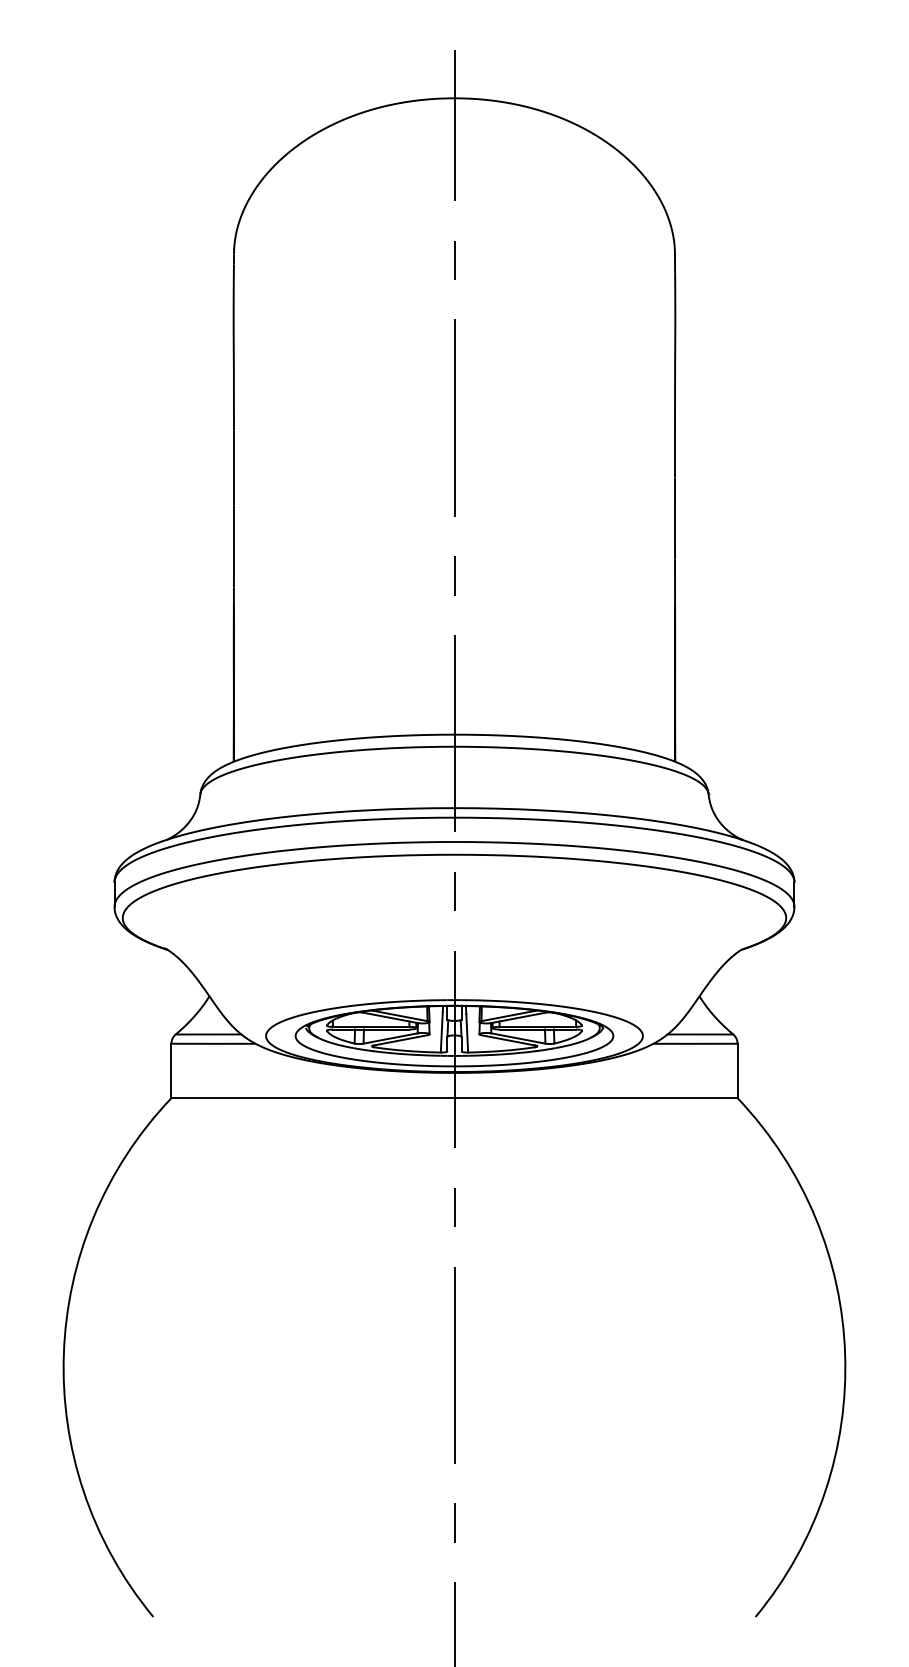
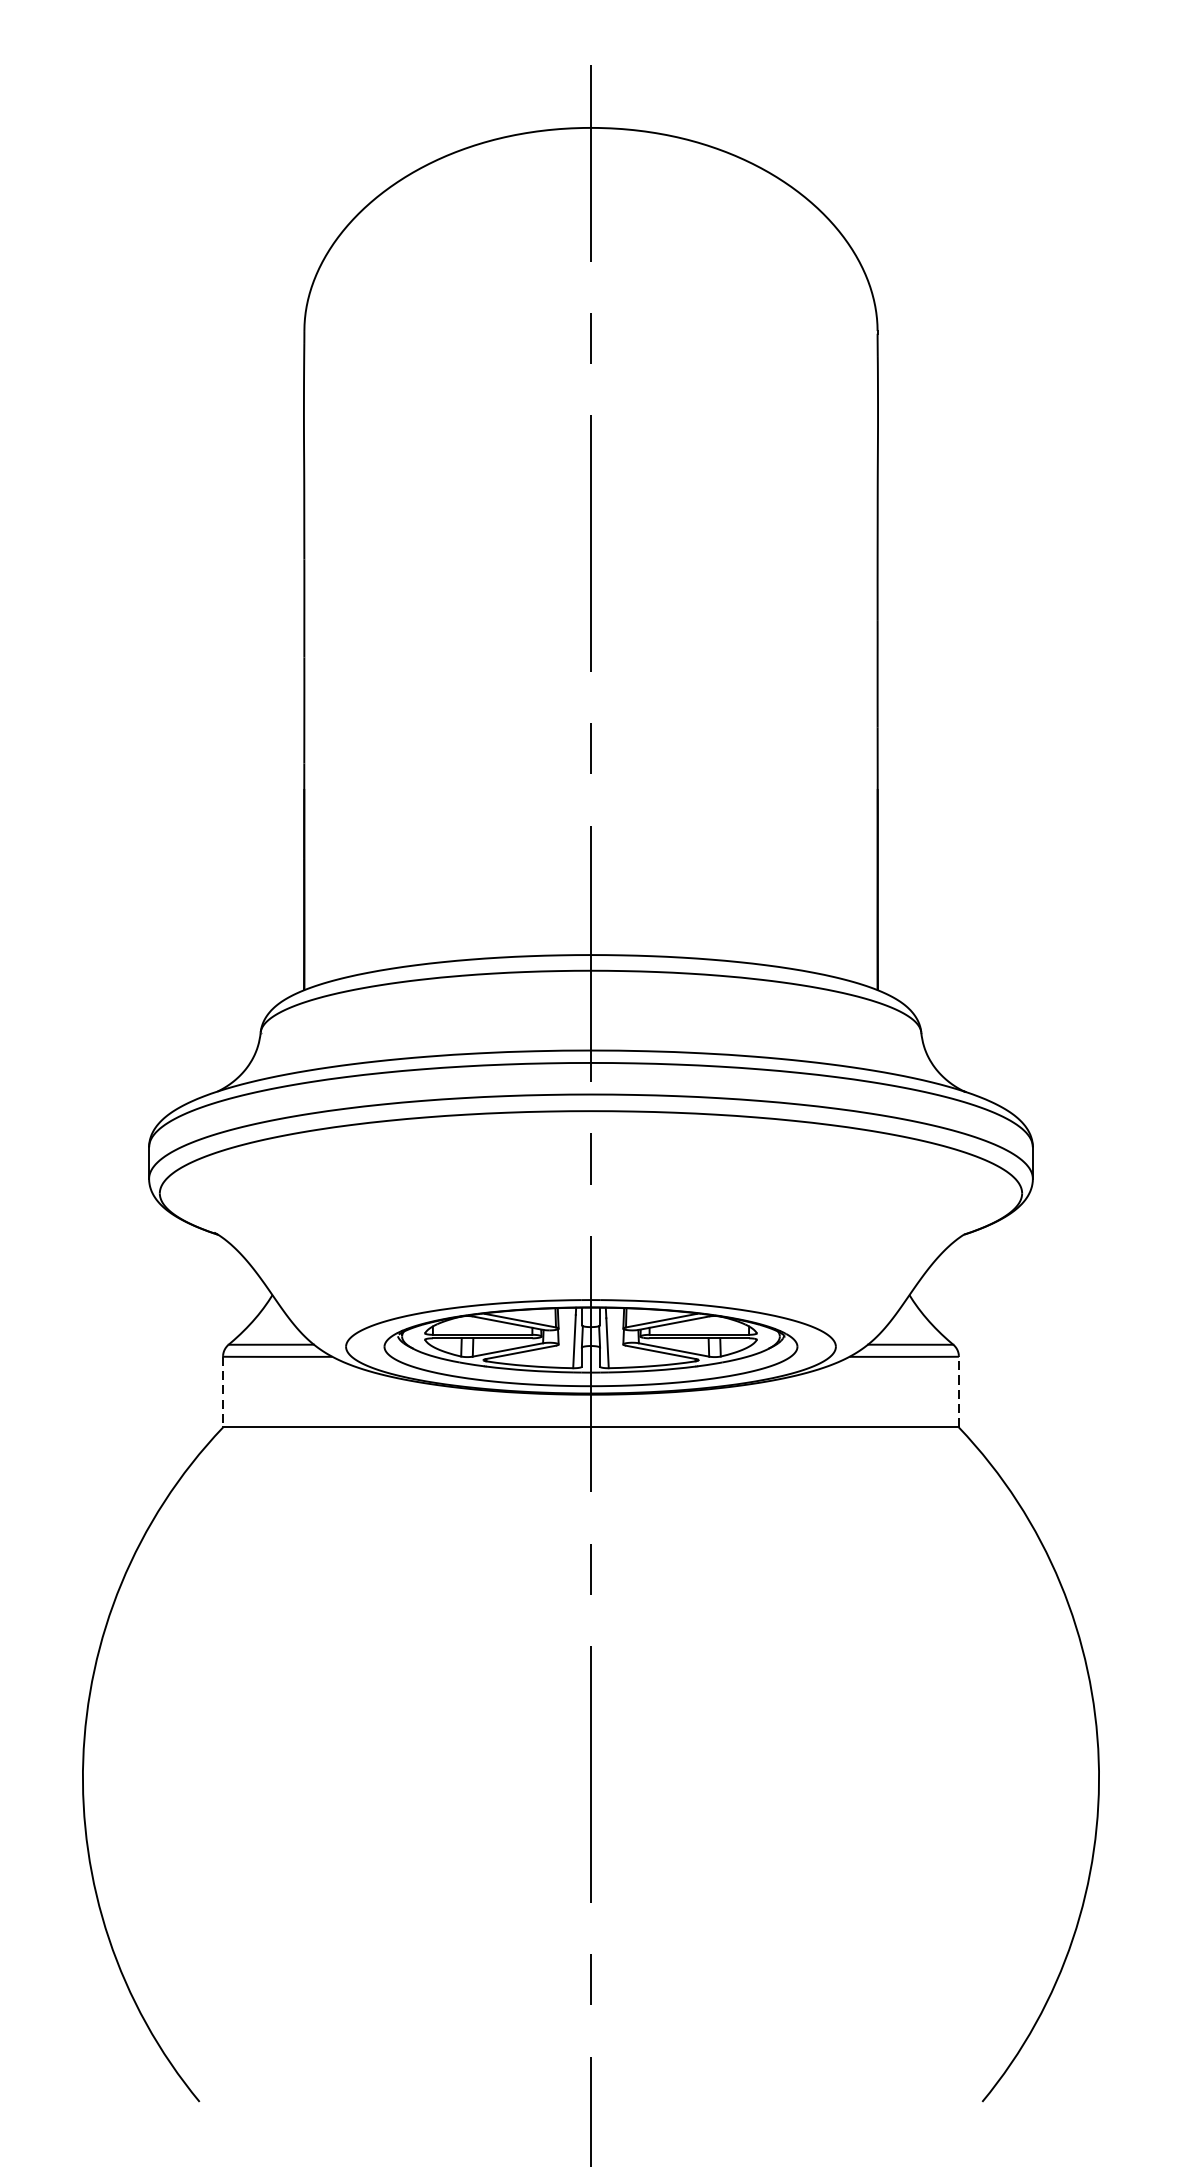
line: (737, 1070) -> (958, 1391), solid -> dashed
line: (171, 1071) -> (223, 1392), solid -> dashed

